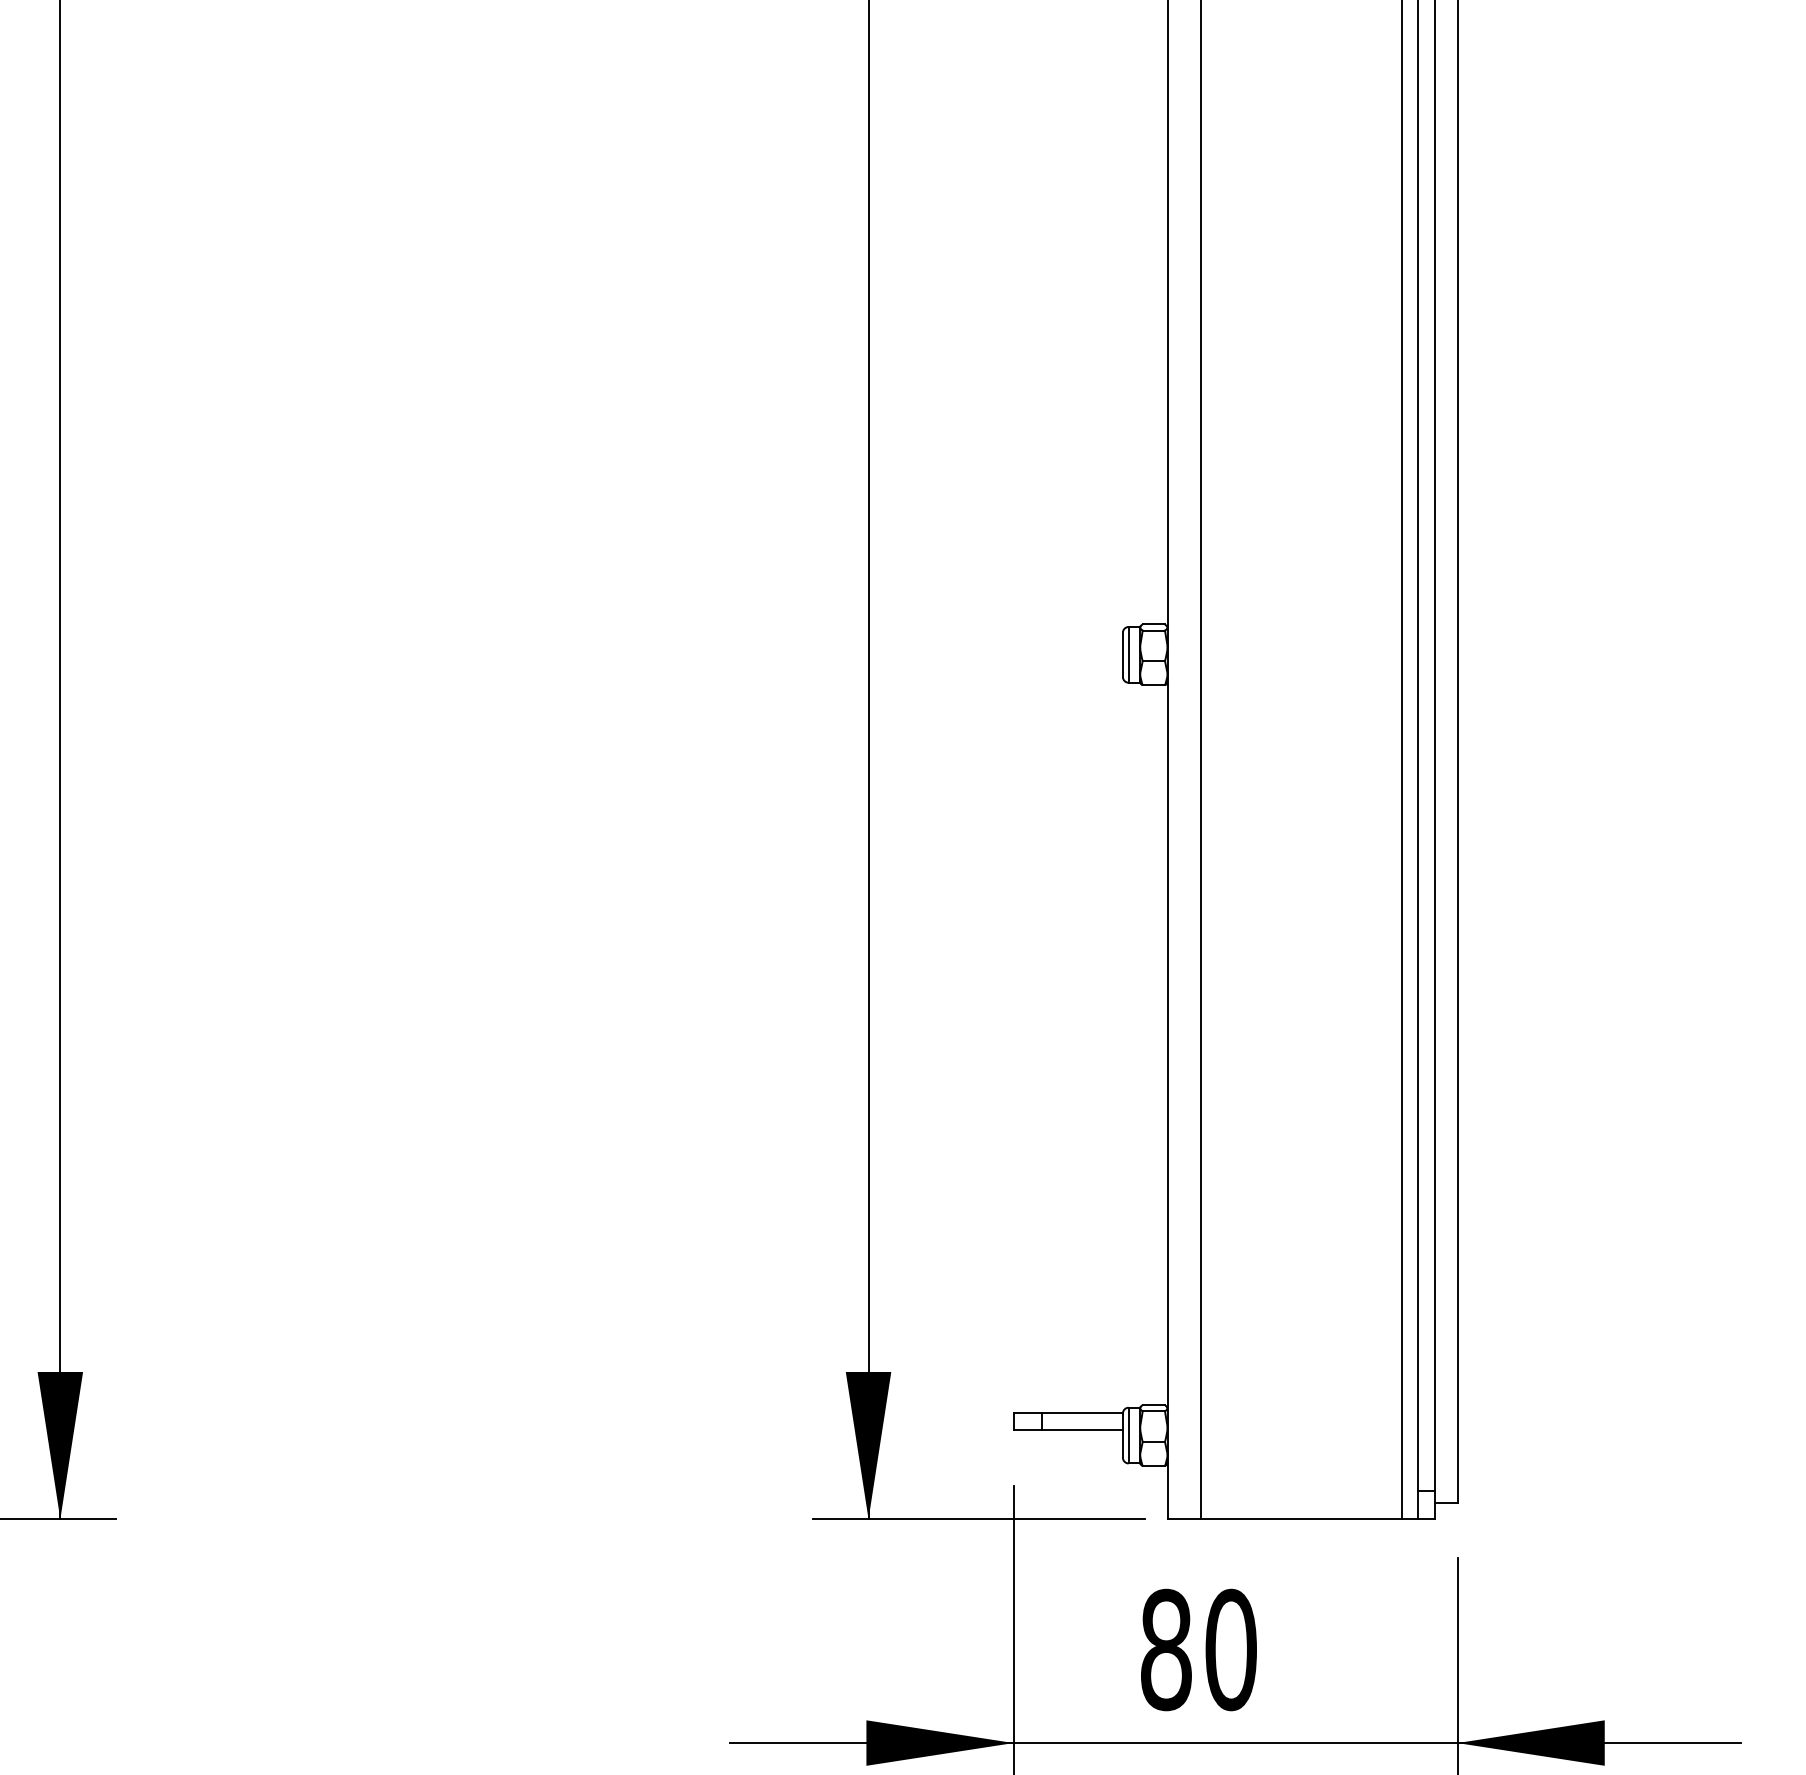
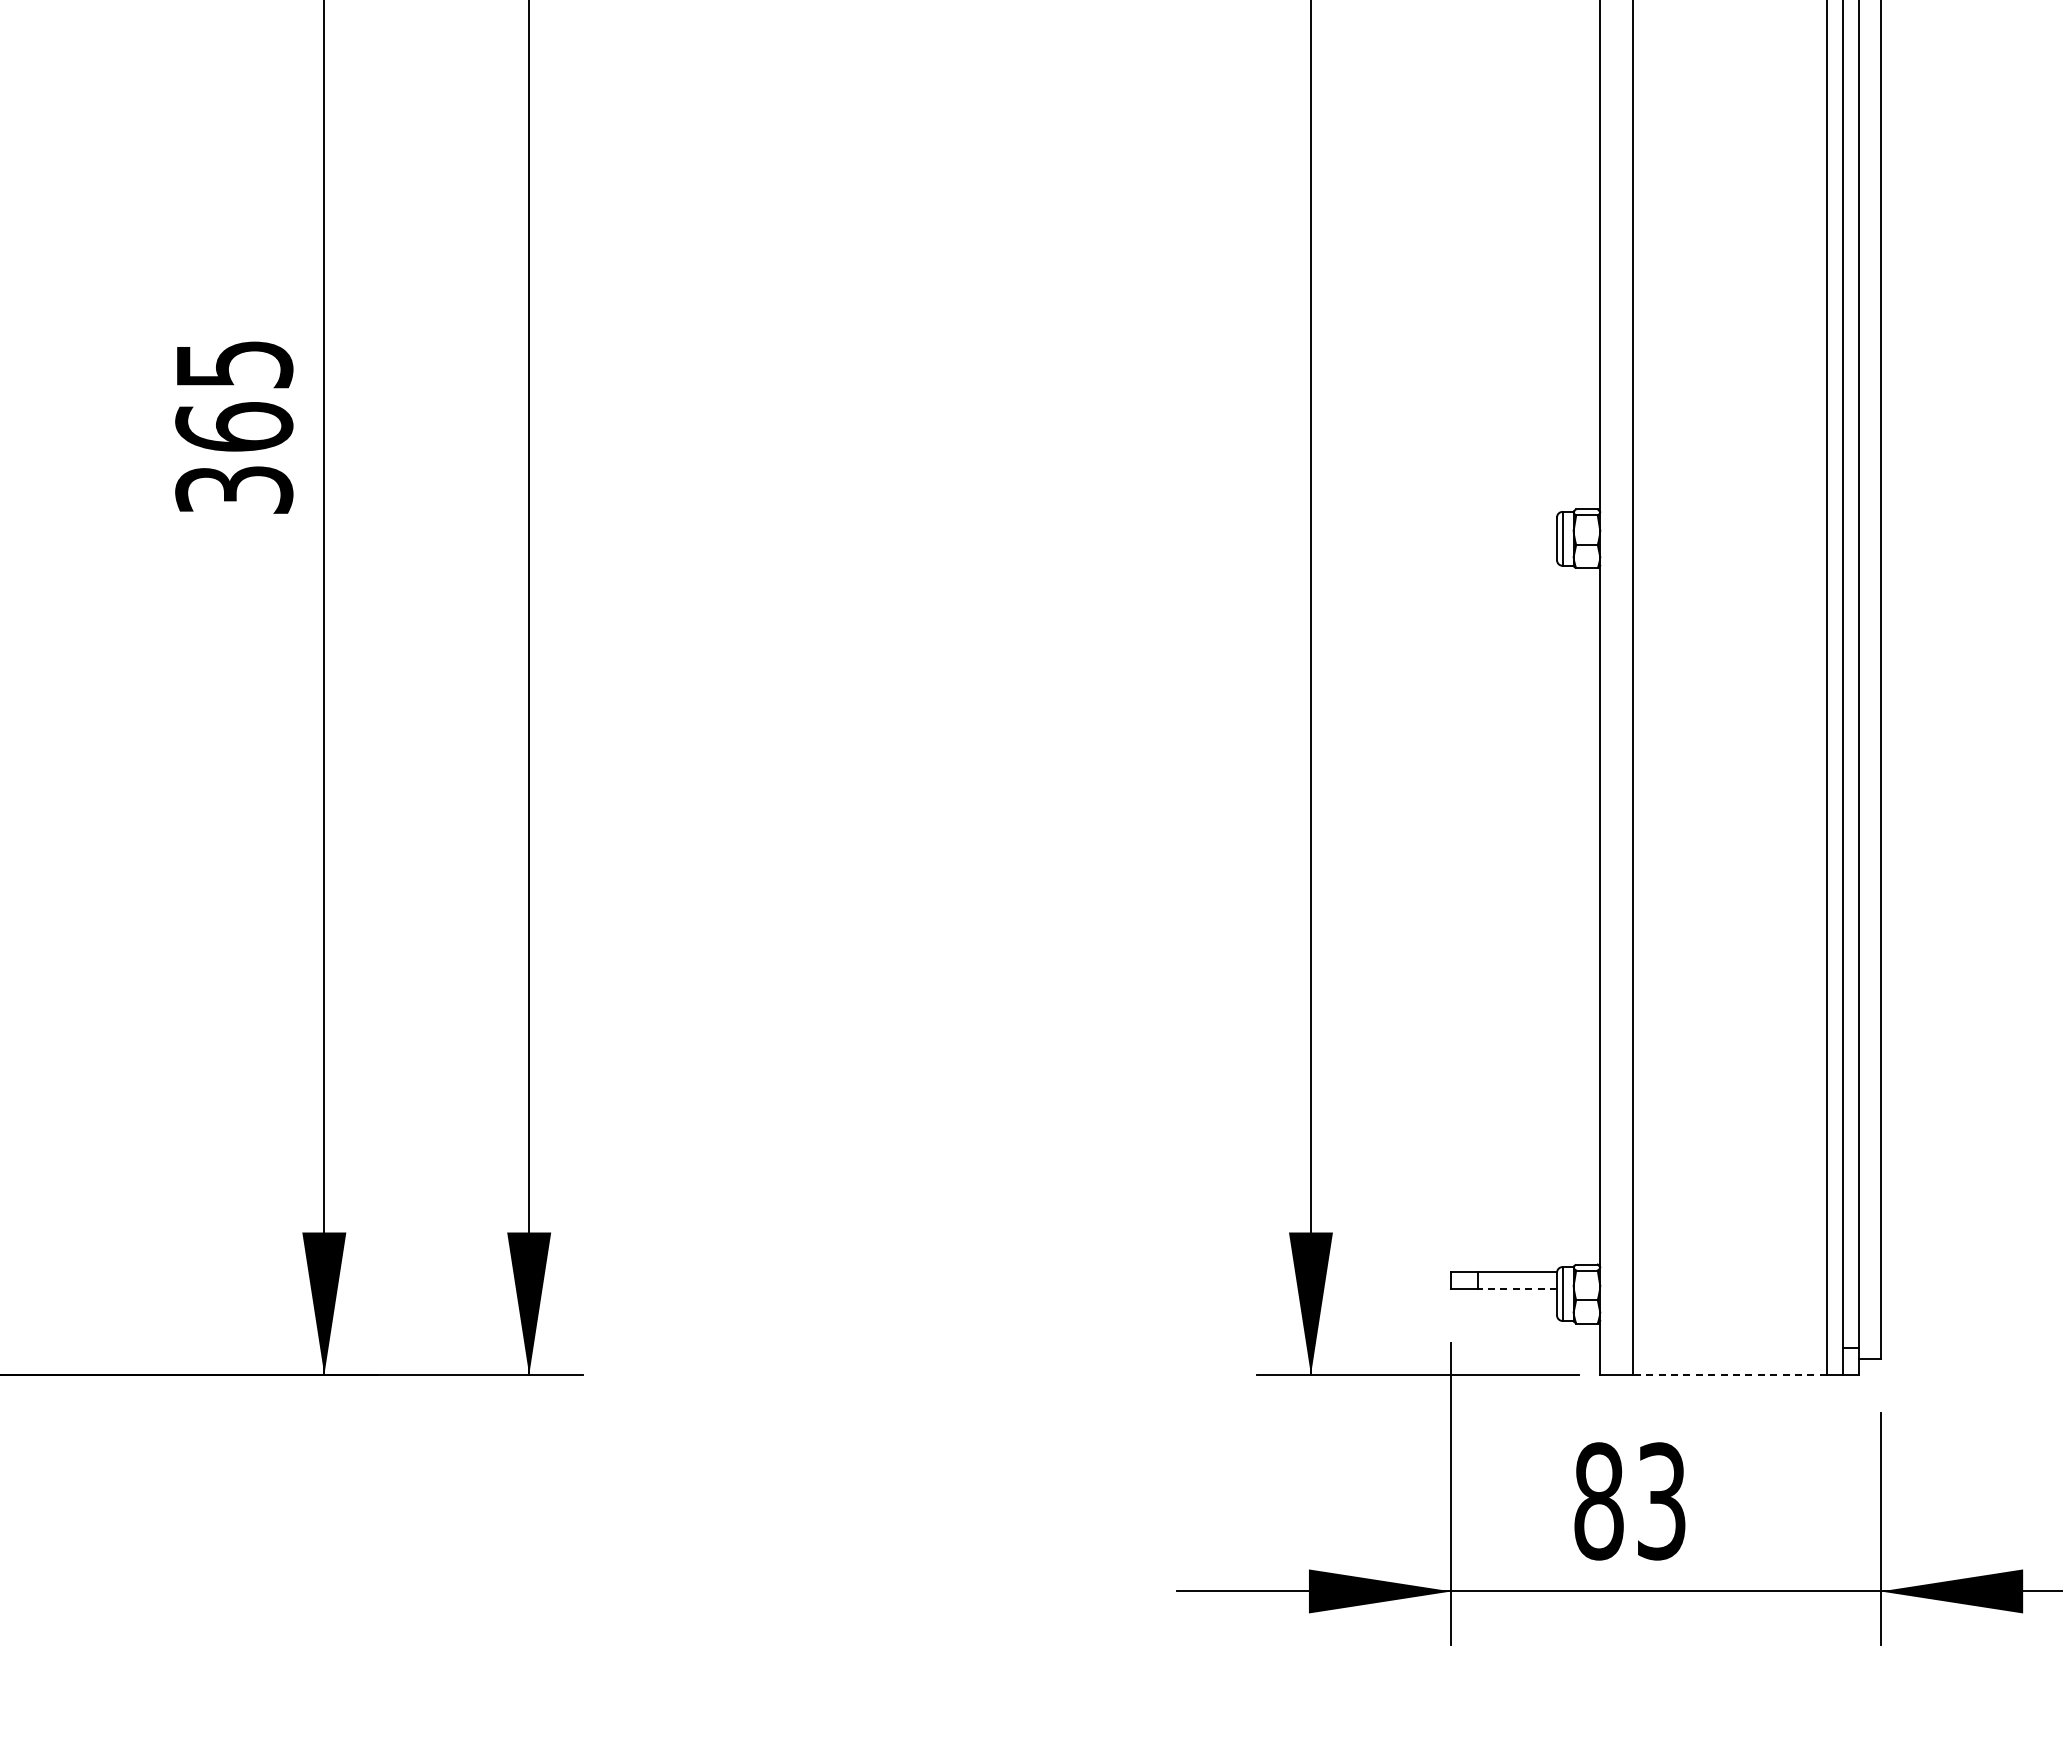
line: (1082, 1429) -> (1517, 1288), solid -> dashed
line: (1301, 1518) -> (1729, 1374), solid -> dashed
text: (1230, 1650) -> (1661, 1501), 80 -> 83

